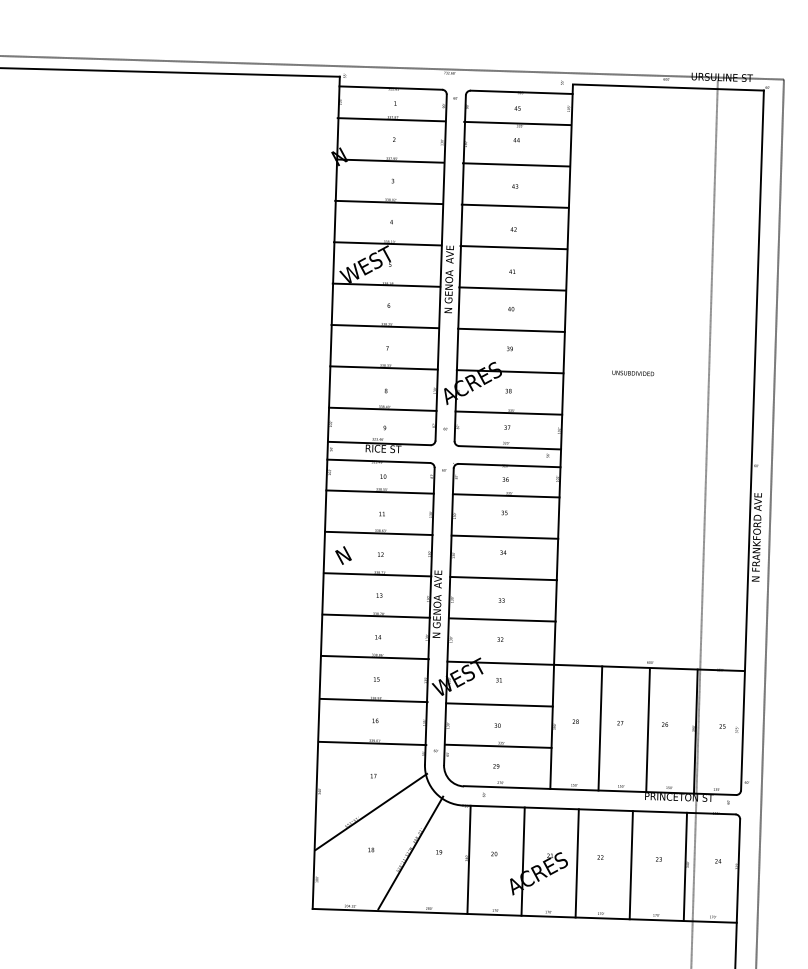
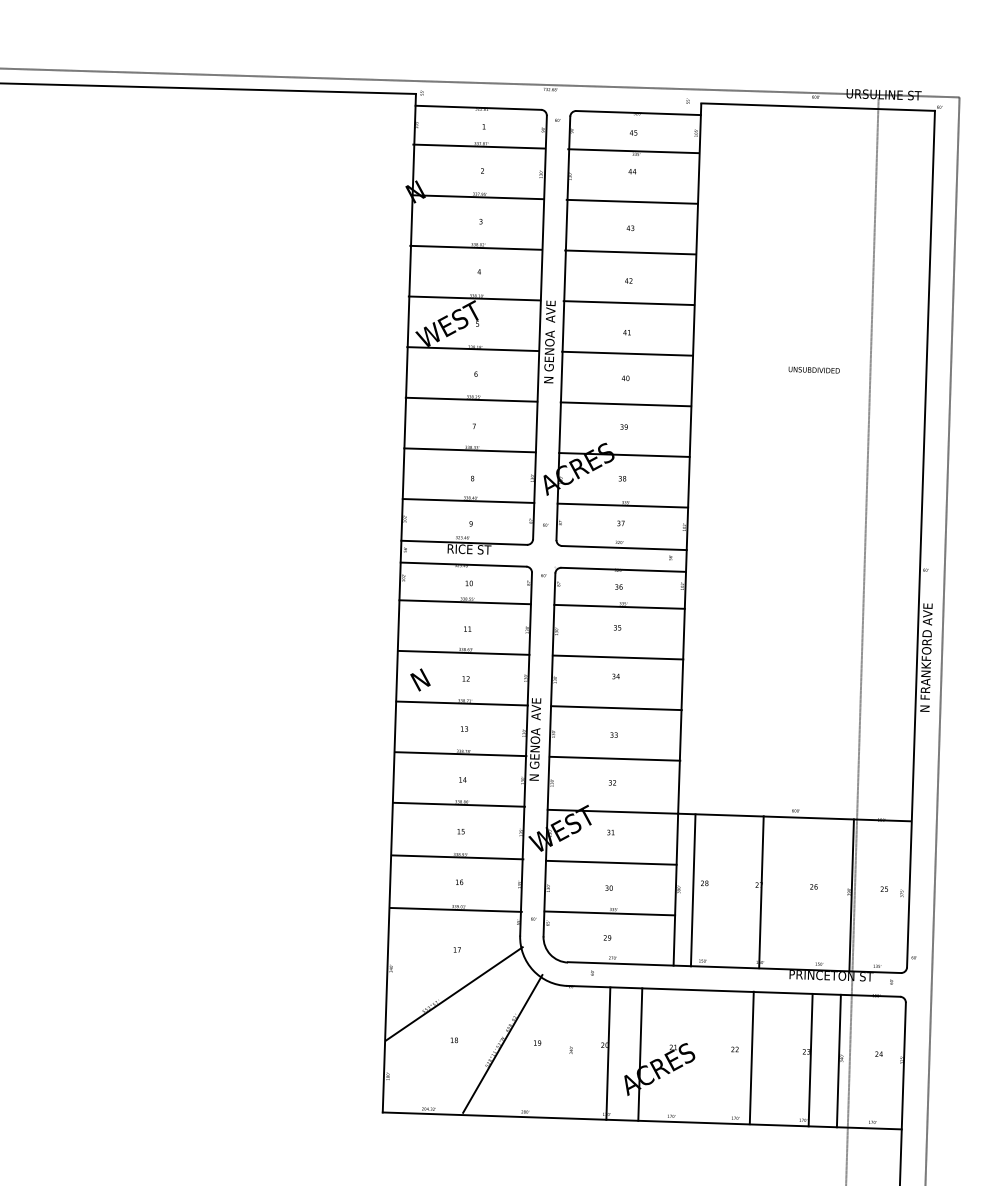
text: (633, 373) -> (814, 370), moved
line: (600, 728) -> (693, 890), moved
line: (647, 729) -> (760, 891), moved
line: (468, 859) -> (607, 1053), moved
line: (576, 863) -> (750, 1058), moved
line: (630, 865) -> (809, 1060), moved

